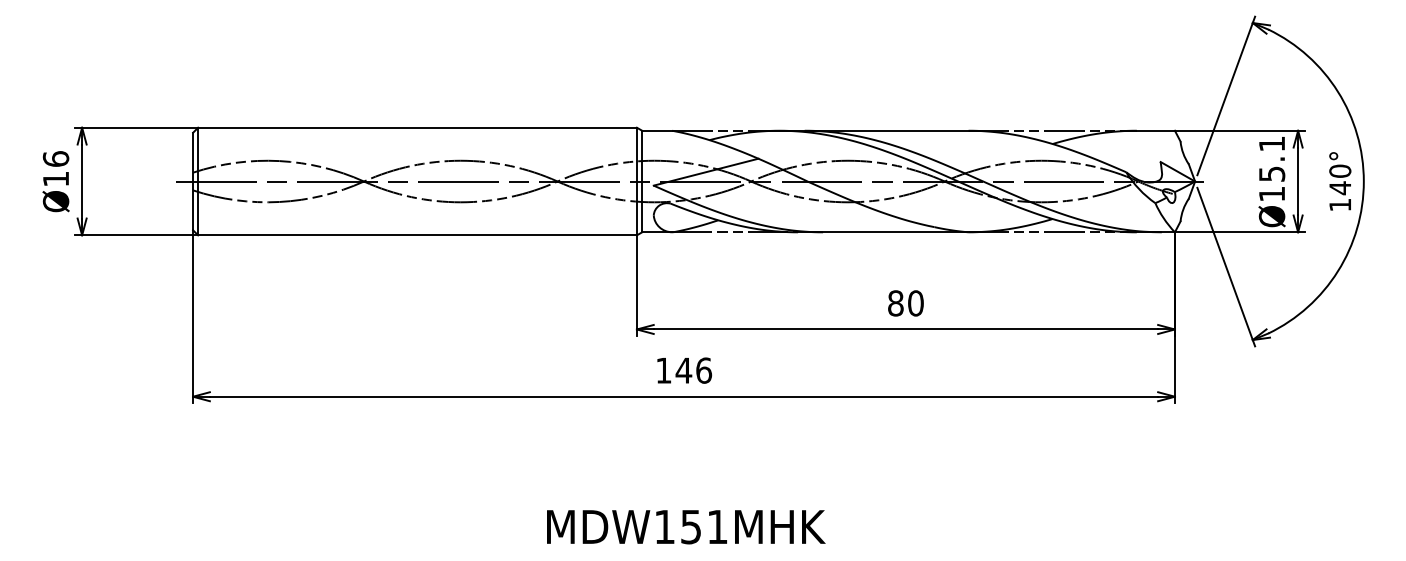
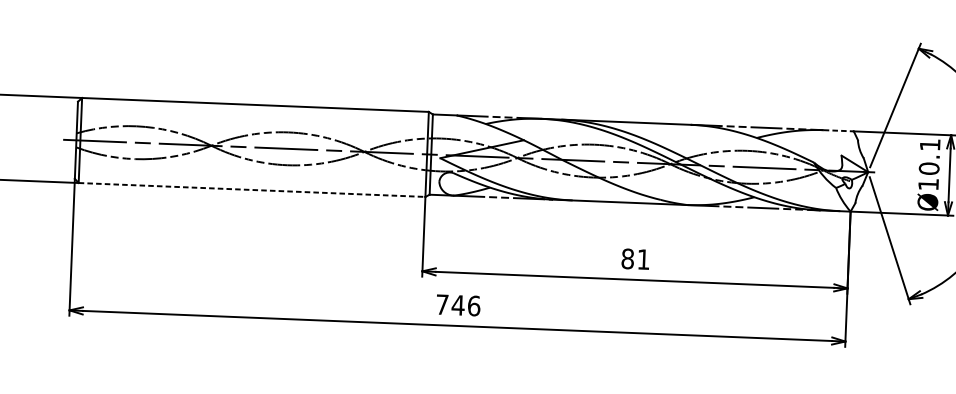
line: (1156, 130) -> (839, 130), solid -> dashed
text: (1271, 173) -> (928, 168), Ø15.1 -> Ø10.1
line: (418, 235) -> (252, 190), solid -> dashed
text: (915, 303) -> (643, 259), 80 -> 81
text: (663, 370) -> (442, 304), 146 -> 746

